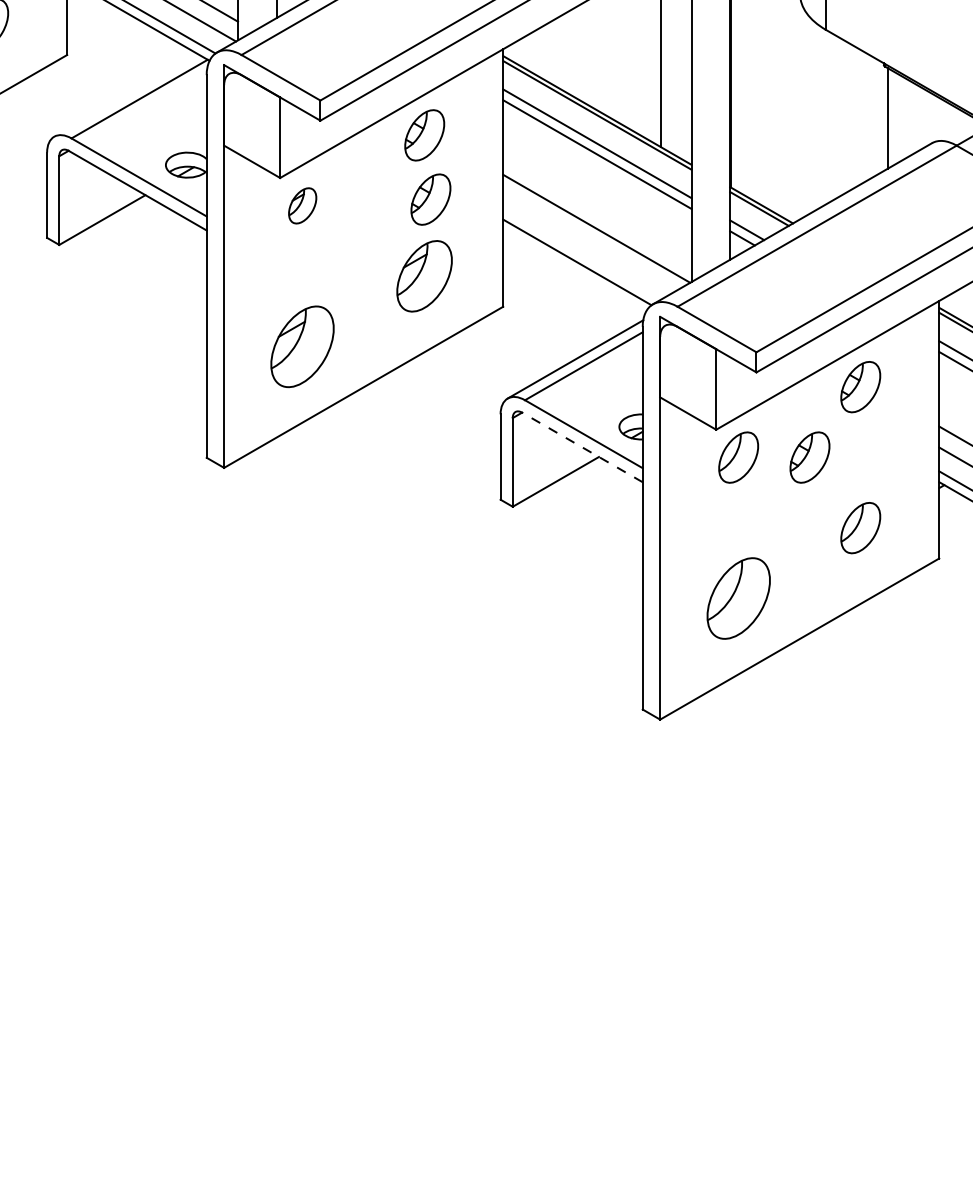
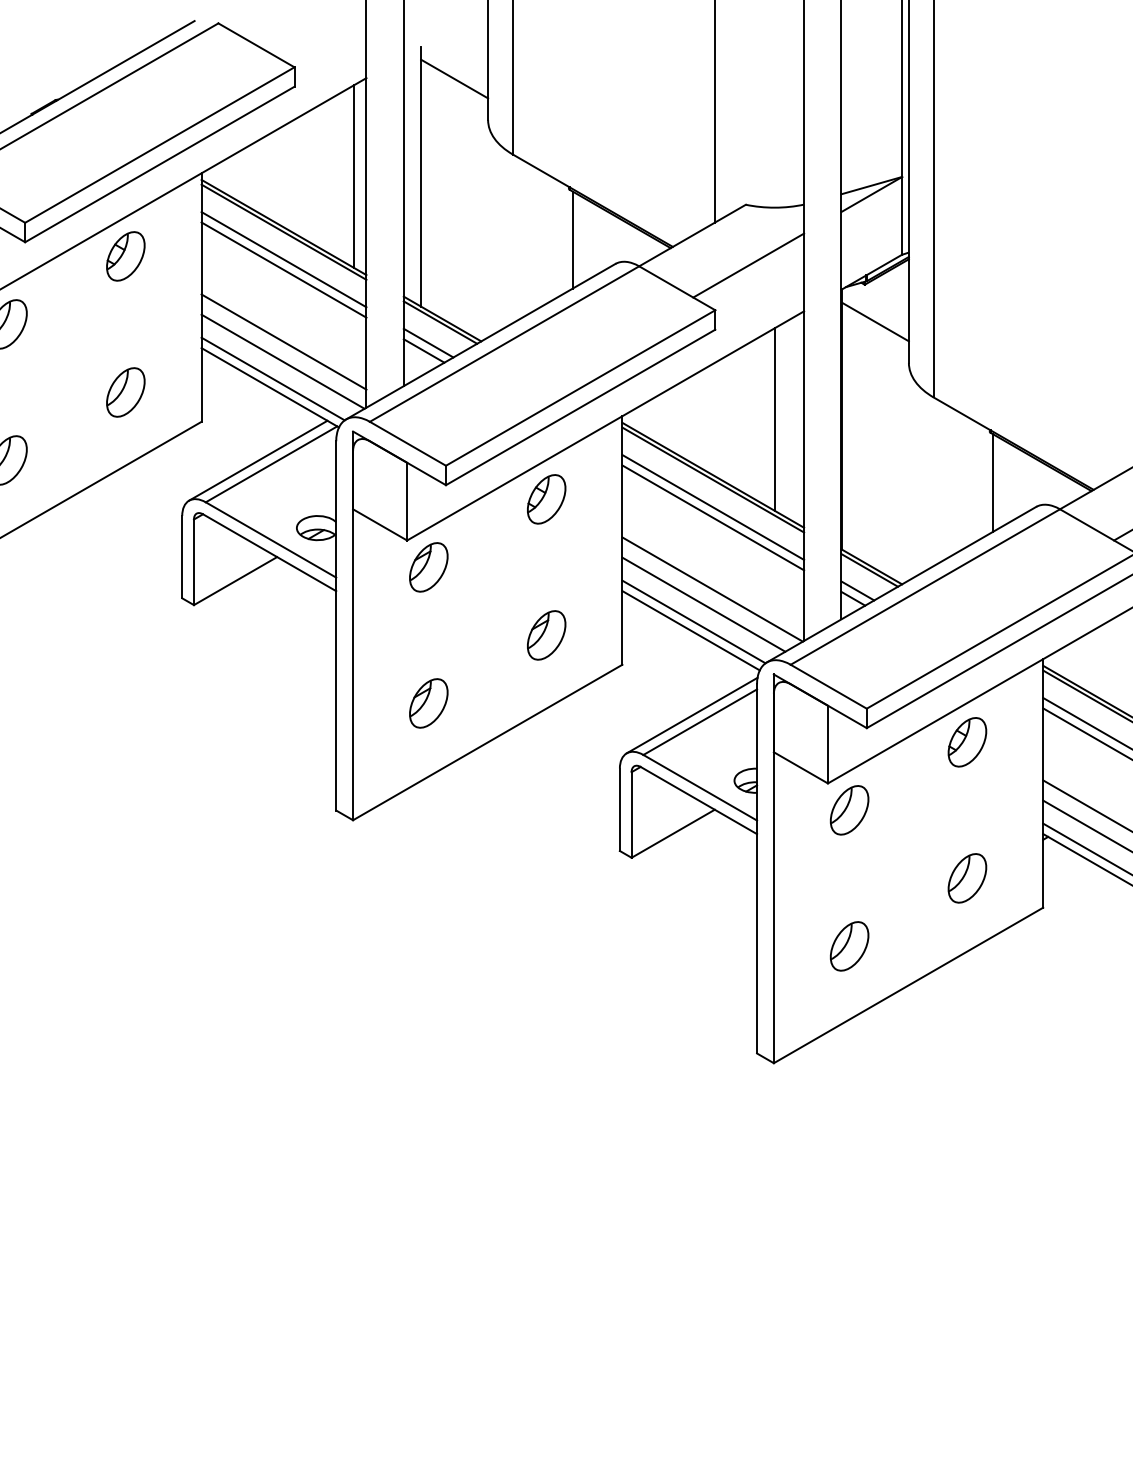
line: (126, 95) -> (258, 460), added
part: (430, 199) -> (552, 561), removed
part: (302, 205) -> (428, 567), size x1.43
line: (587, 244) -> (703, 604), added
line: (573, 271) -> (690, 630), added
part: (424, 276) -> (546, 635), size x0.71
part: (302, 346) -> (428, 703), size x0.62
line: (582, 447) -> (698, 800), dashed -> solid
part: (810, 457) -> (918, 810), removed
part: (738, 598) -> (849, 946), size x0.62

